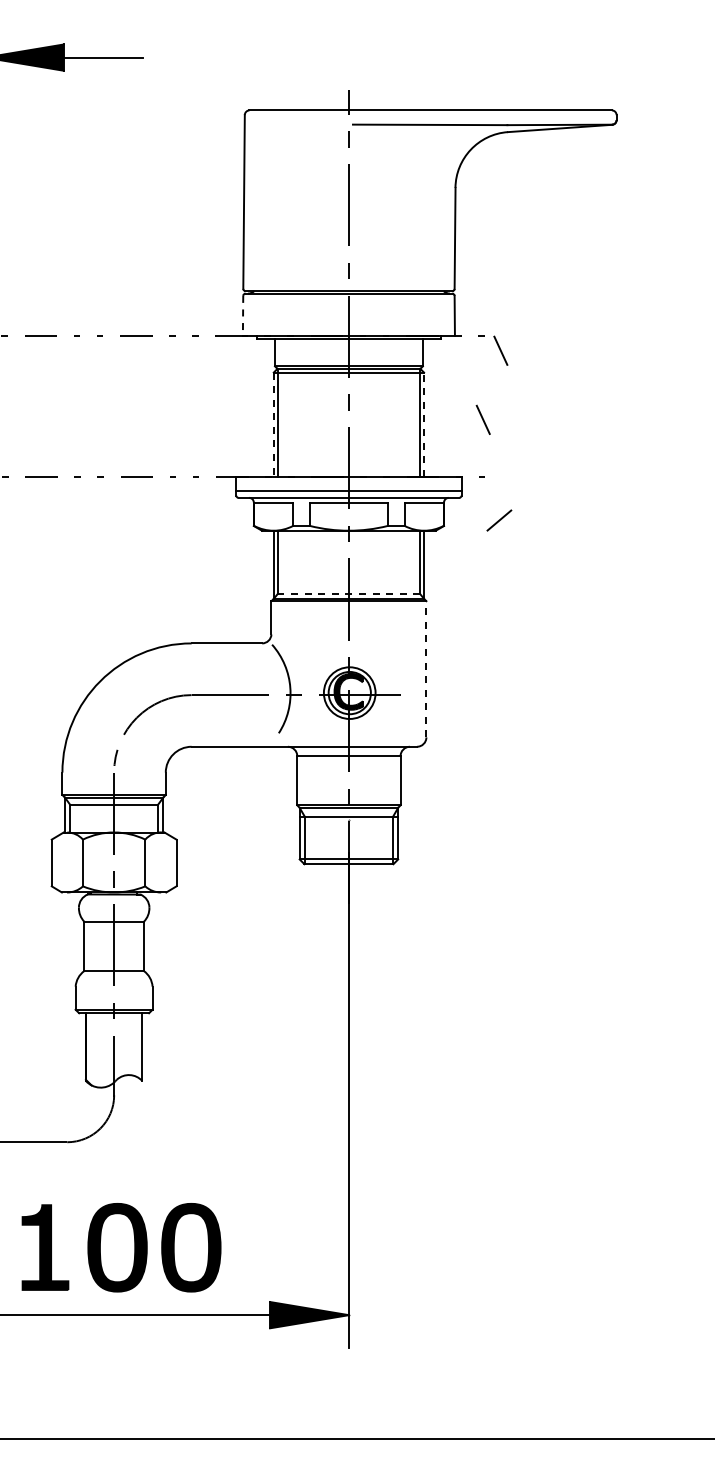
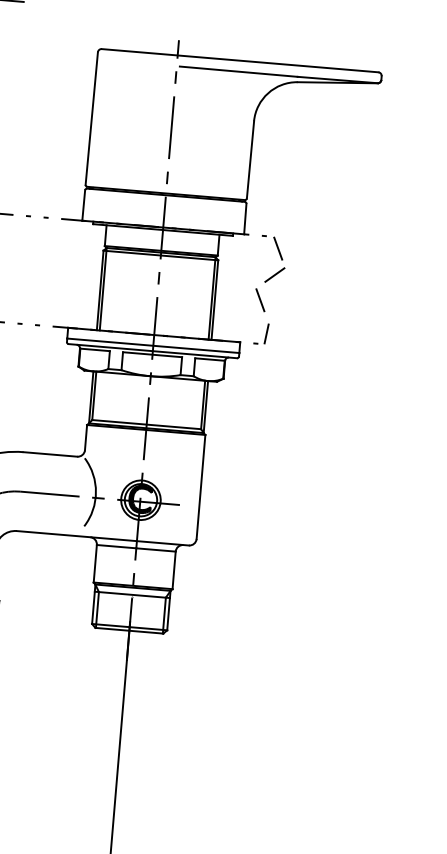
line: (243, 315) -> (84, 205), dashed -> solid
line: (424, 424) -> (215, 300), dashed -> solid
line: (273, 425) -> (99, 291), dashed -> solid
line: (494, 462) -> (266, 333), added
line: (499, 520) -> (274, 275), moved
line: (348, 594) -> (146, 424), dashed -> solid
line: (426, 668) -> (201, 486), dashed -> solid

